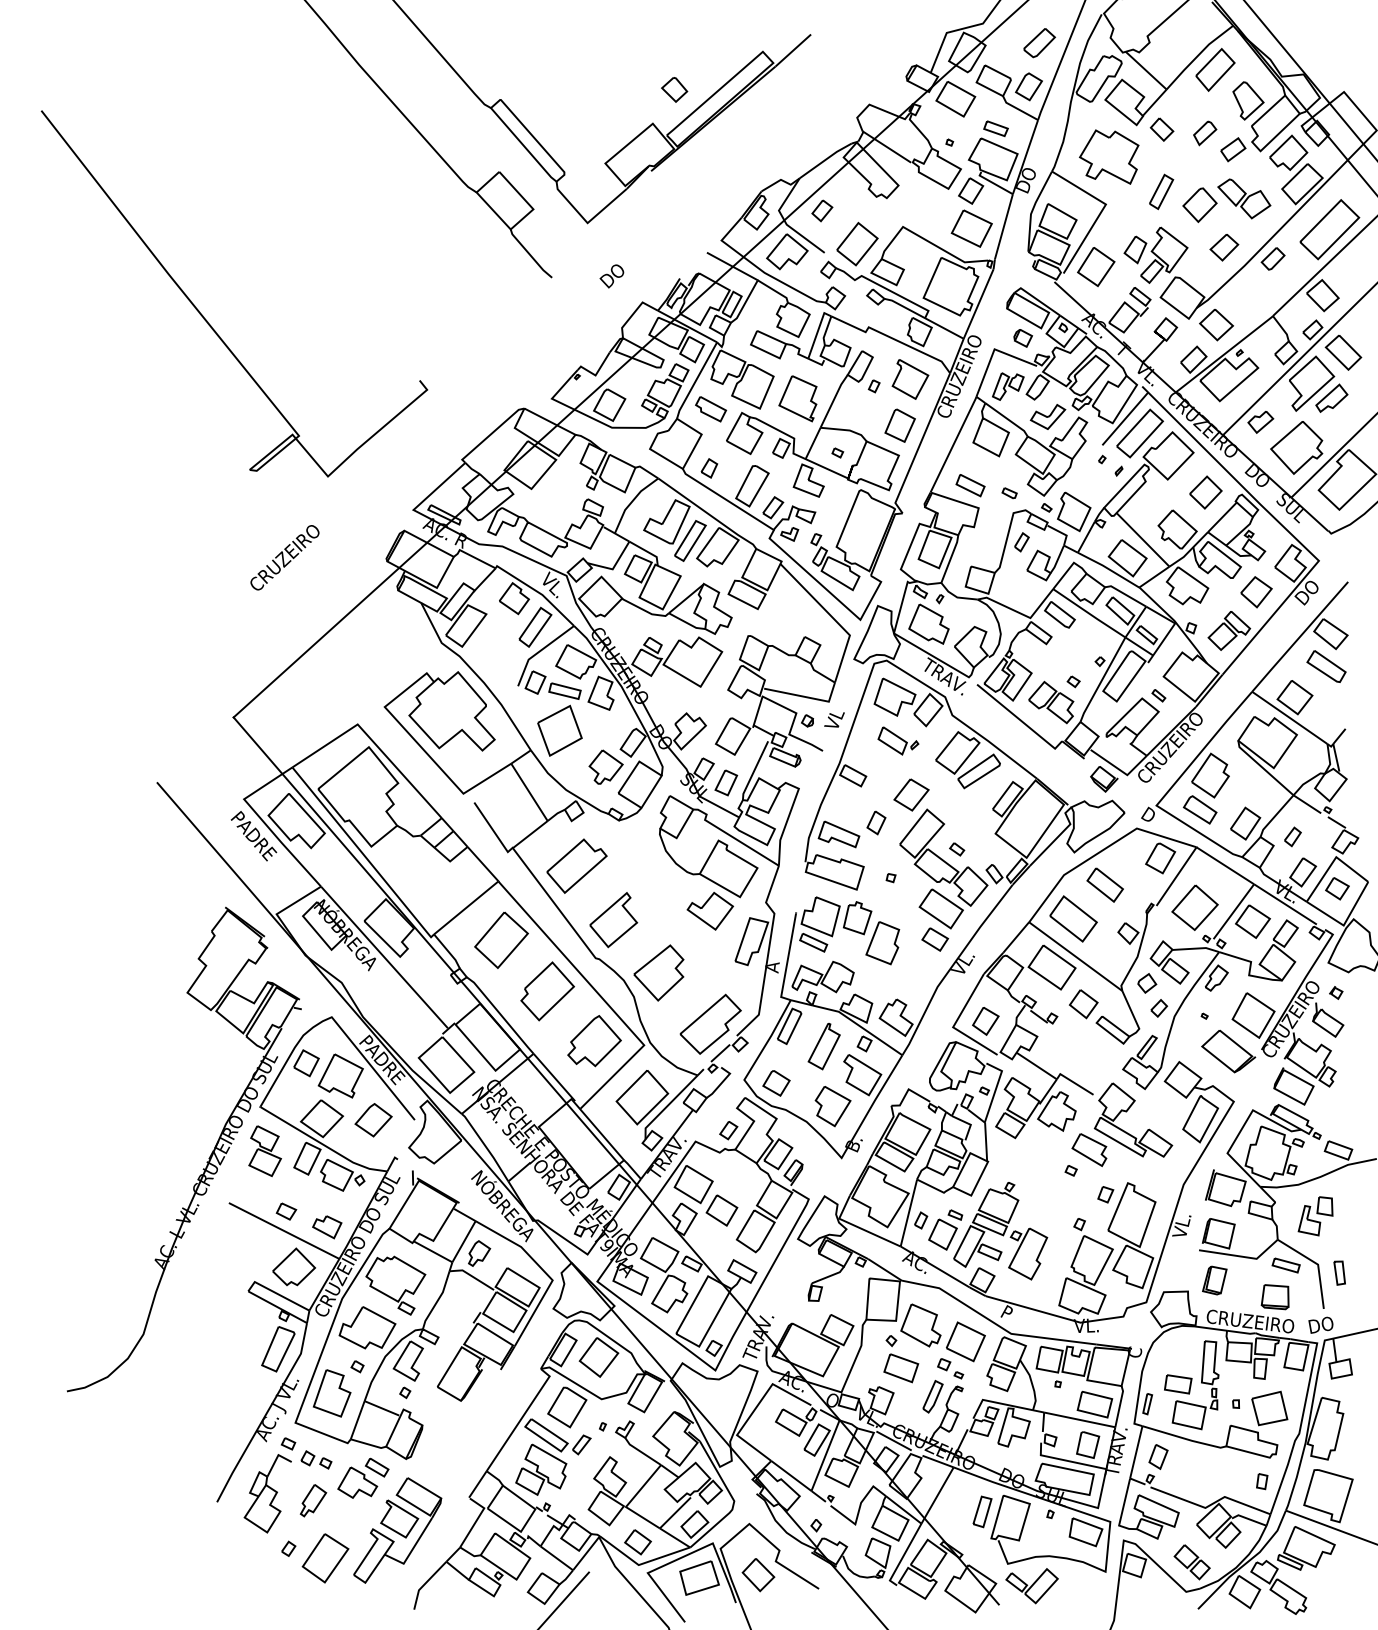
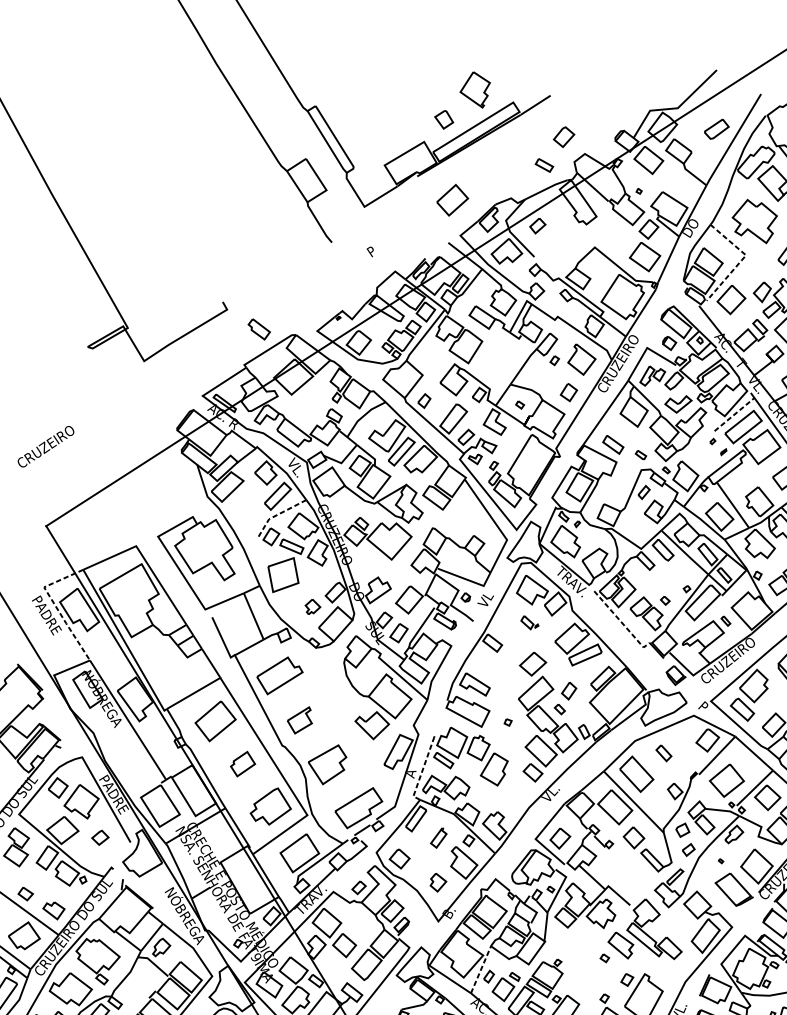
part: (1028, 86) -> (563, 136), moved
part: (995, 128) -> (544, 165), moved
line: (1101, 211) -> (741, 259), solid -> dashed
part: (857, 244) -> (452, 200), moved
text: (614, 275) -> (377, 248), DO -> P
part: (797, 398) -> (474, 89), moved
part: (711, 409) -> (259, 329), moved
line: (1125, 418) -> (734, 414), solid -> dashed
part: (899, 425) -> (568, 392), size x0.7
text: (284, 557) -> (45, 446), moved
line: (539, 651) -> (278, 514), solid -> dashed
line: (1021, 720) -> (622, 622), solid -> dashed
part: (898, 740) -> (530, 622), size x0.6
part: (605, 766) -> (312, 606), size x0.6
text: (1148, 815) -> (703, 707), D -> P
line: (263, 821) -> (55, 605), solid -> dashed
part: (876, 822) -> (569, 690), moved
part: (1104, 884) -> (663, 752), size x0.6
part: (613, 920) -> (299, 720), size x0.7
line: (787, 961) -> (422, 771), solid -> dashed
part: (547, 991) -> (243, 764), size x0.6
part: (823, 1046) -> (438, 837), size x0.6
part: (832, 1106) -> (437, 882), size x0.6
part: (373, 1120) -> (100, 837), size x0.6
line: (909, 1212) -> (481, 969), solid -> dashed

